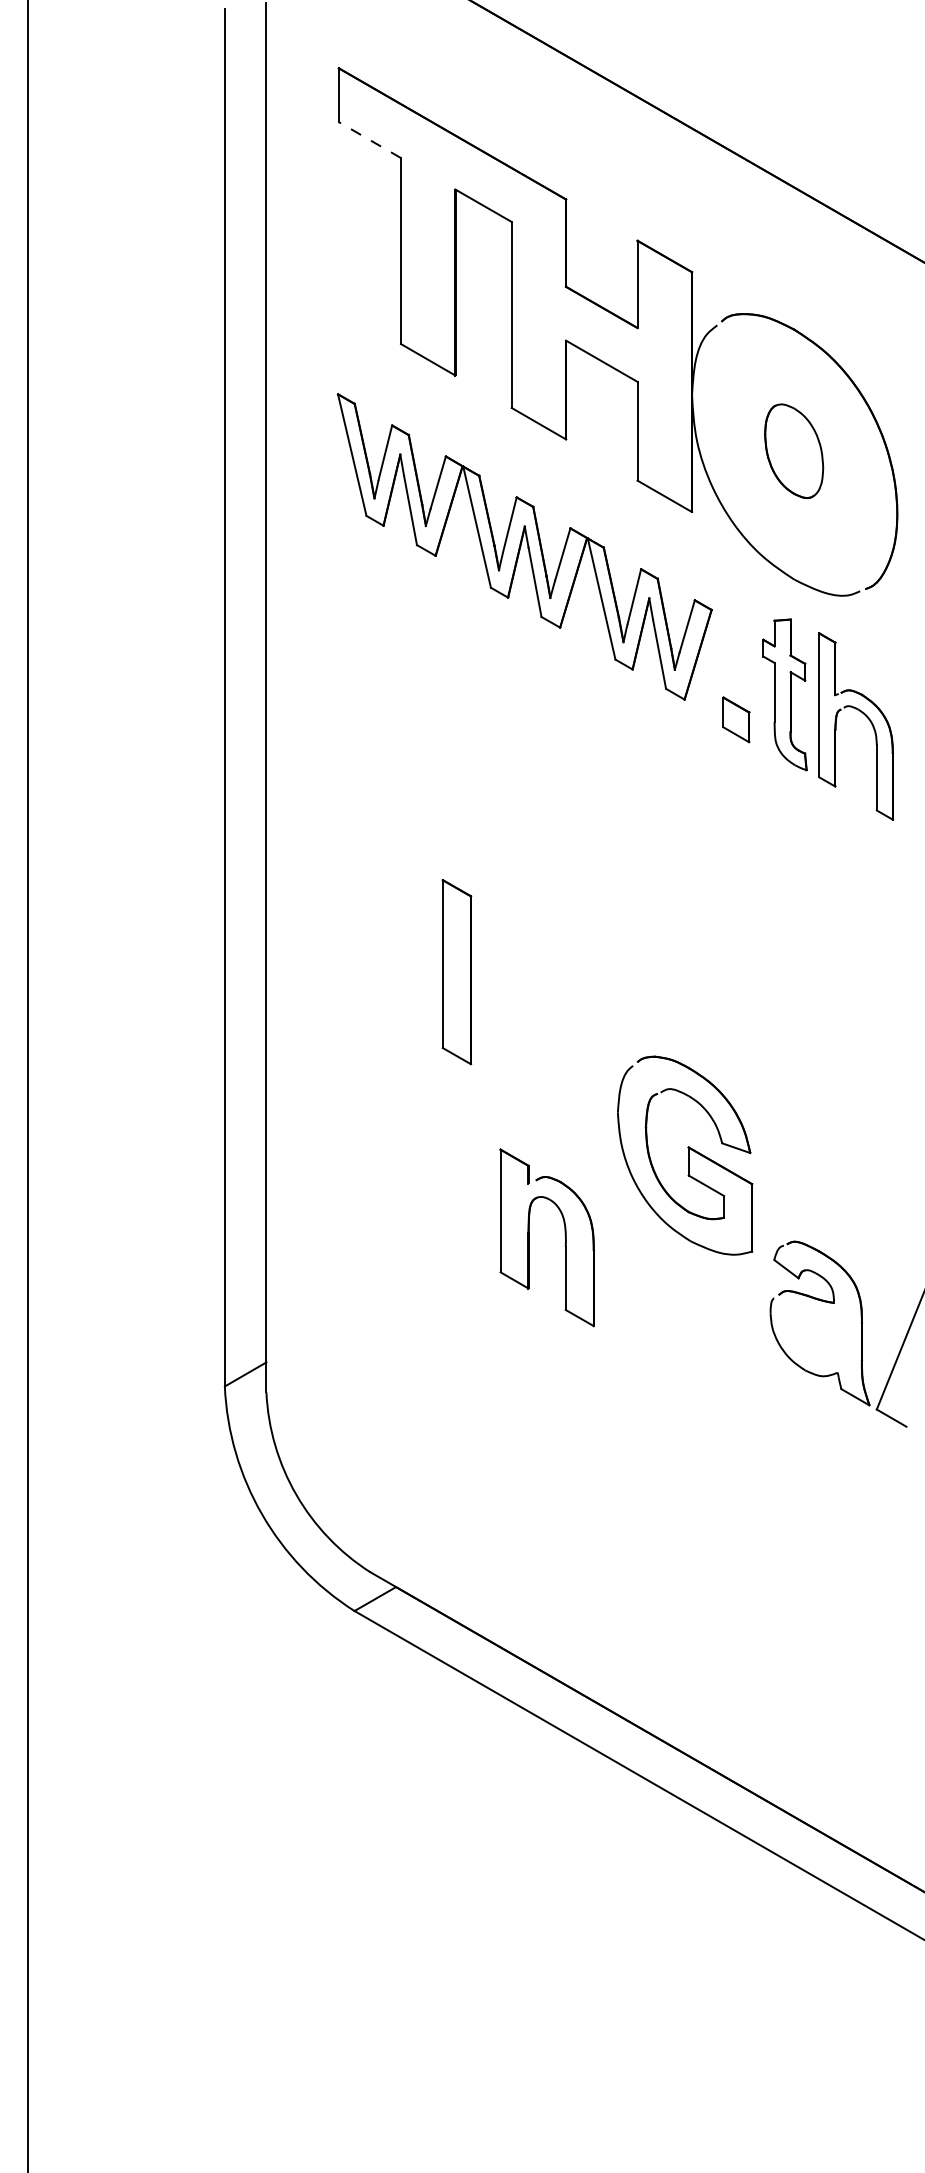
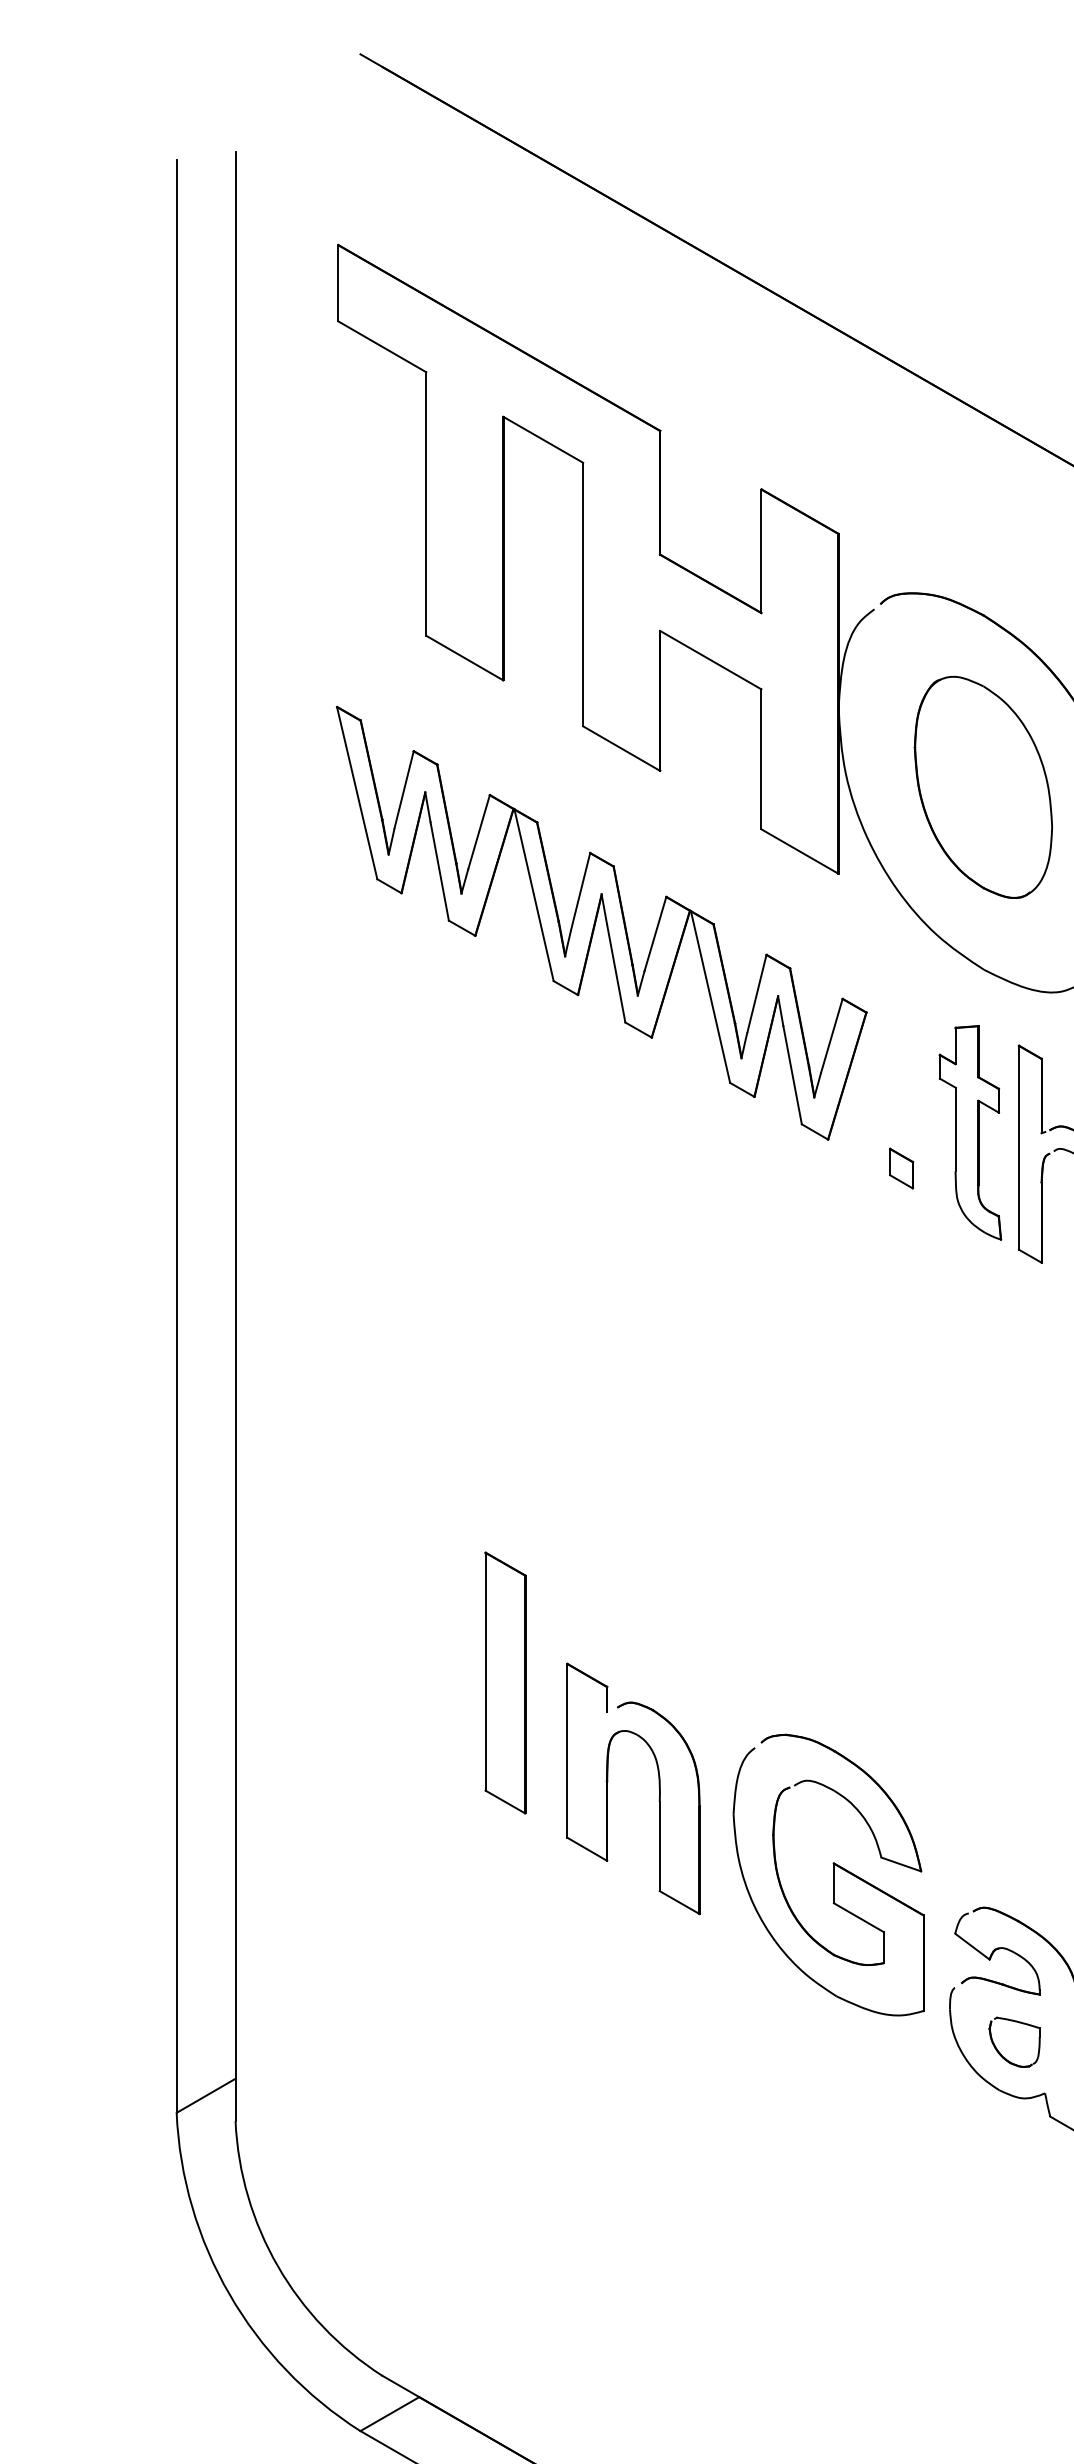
line: (369, 140) -> (381, 347), dashed -> solid
part: (793, 451) -> (982, 788), size x1.67
part: (736, 720) -> (901, 1169), size x0.62
part: (456, 972) -> (504, 1683), moved
part: (685, 1155) -> (829, 1874), moved
part: (529, 1237) -> (608, 1788), moved
part: (815, 1336) -> (1013, 2042), added

